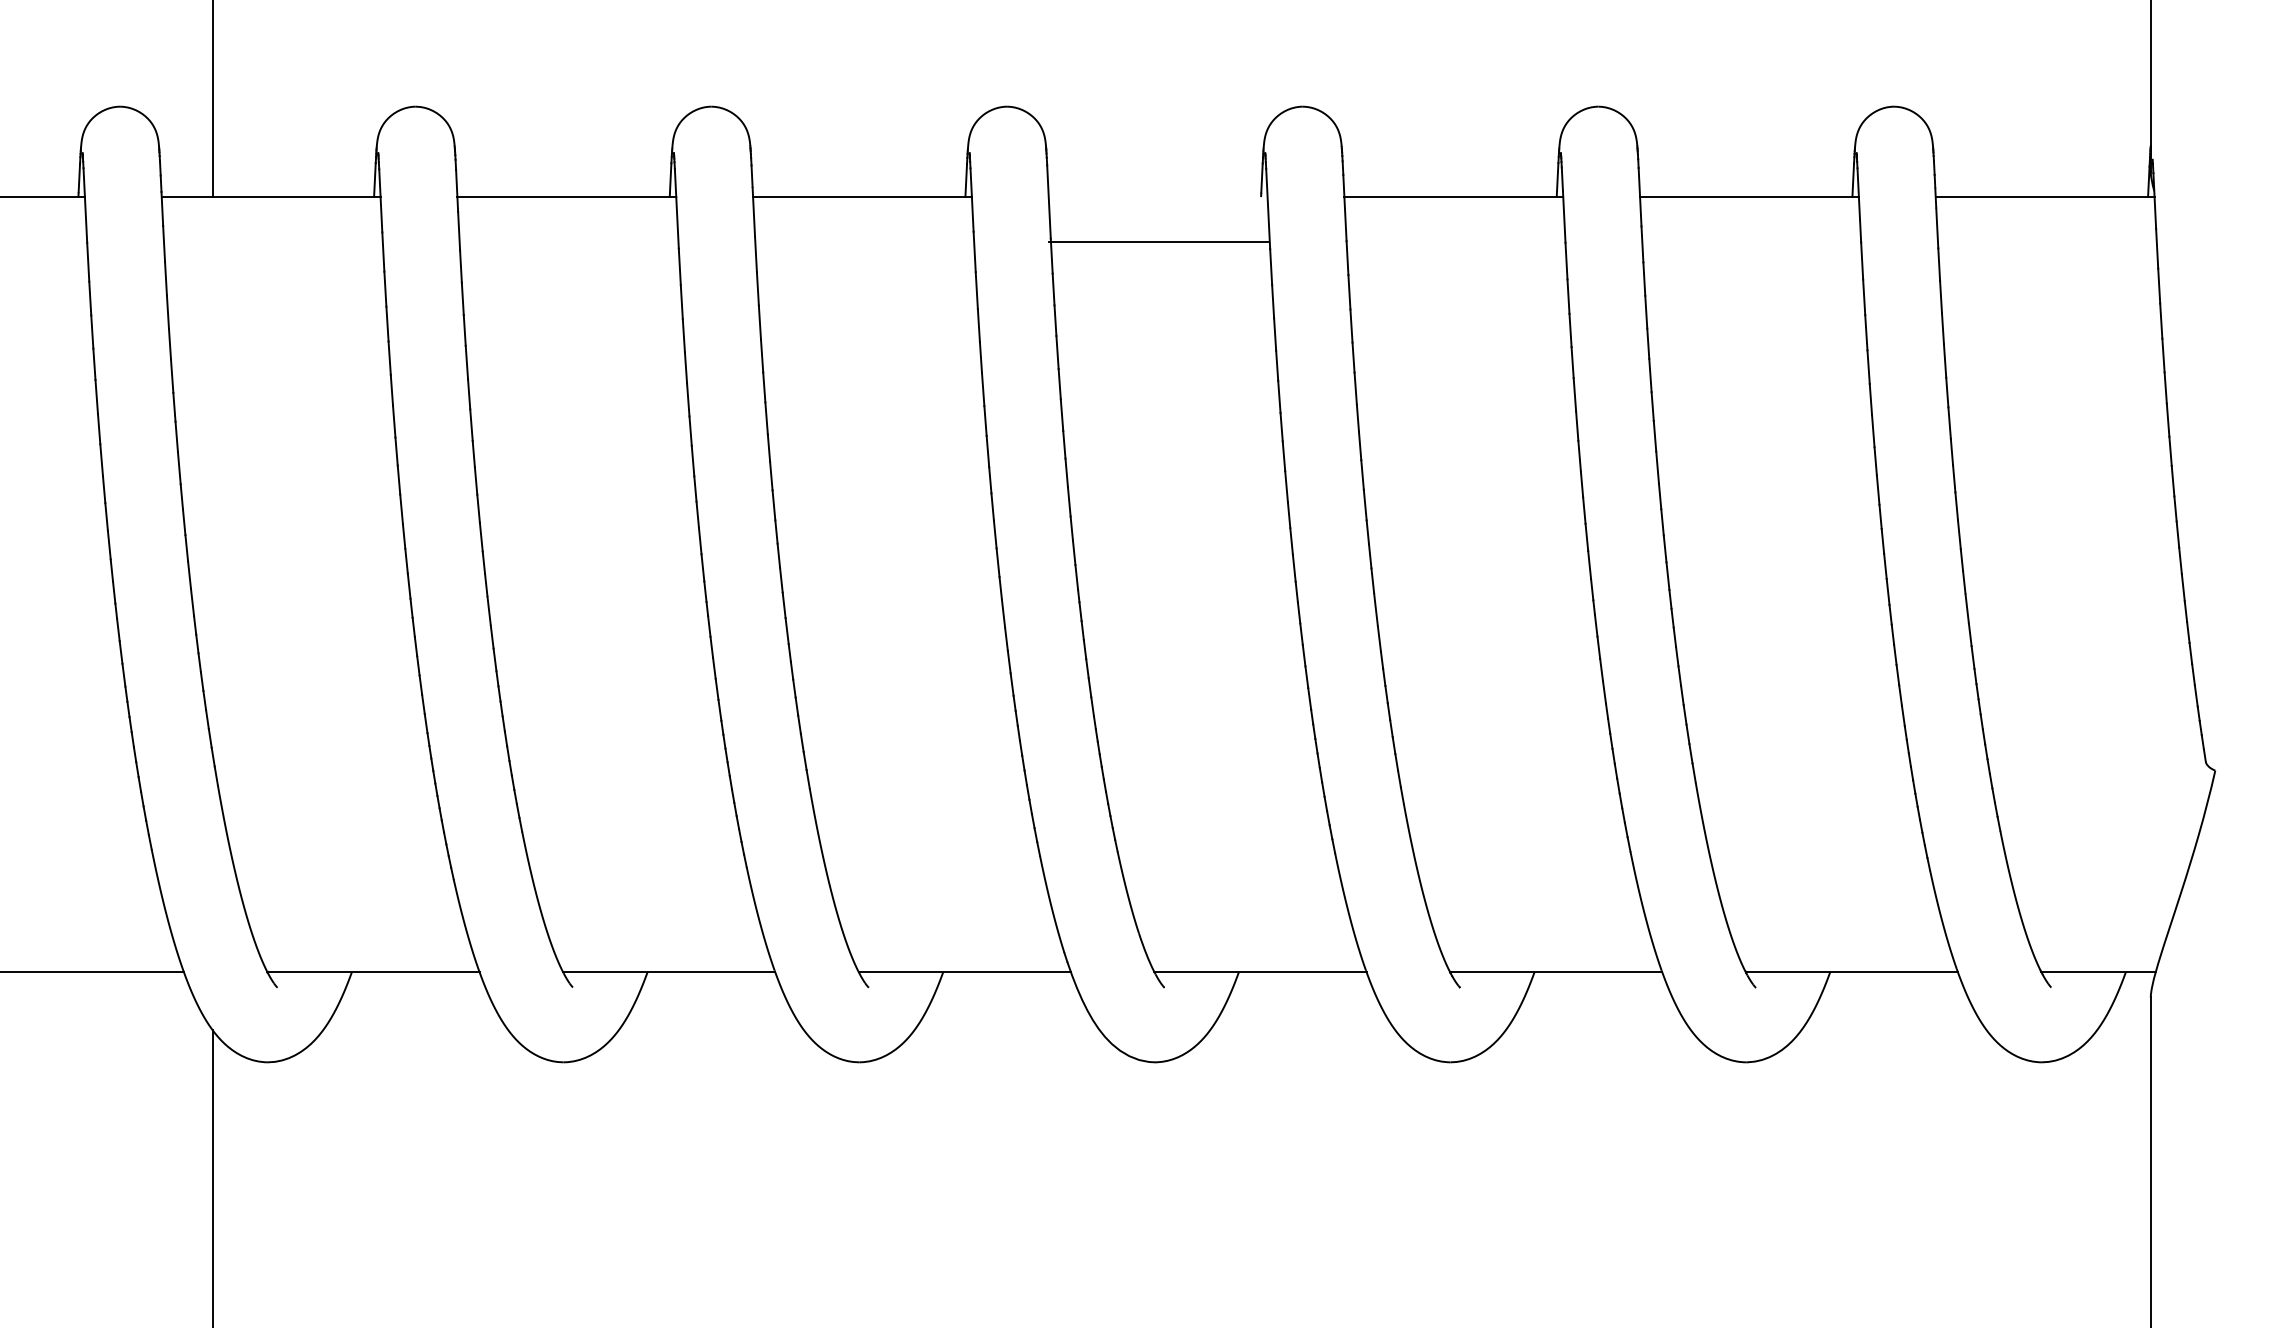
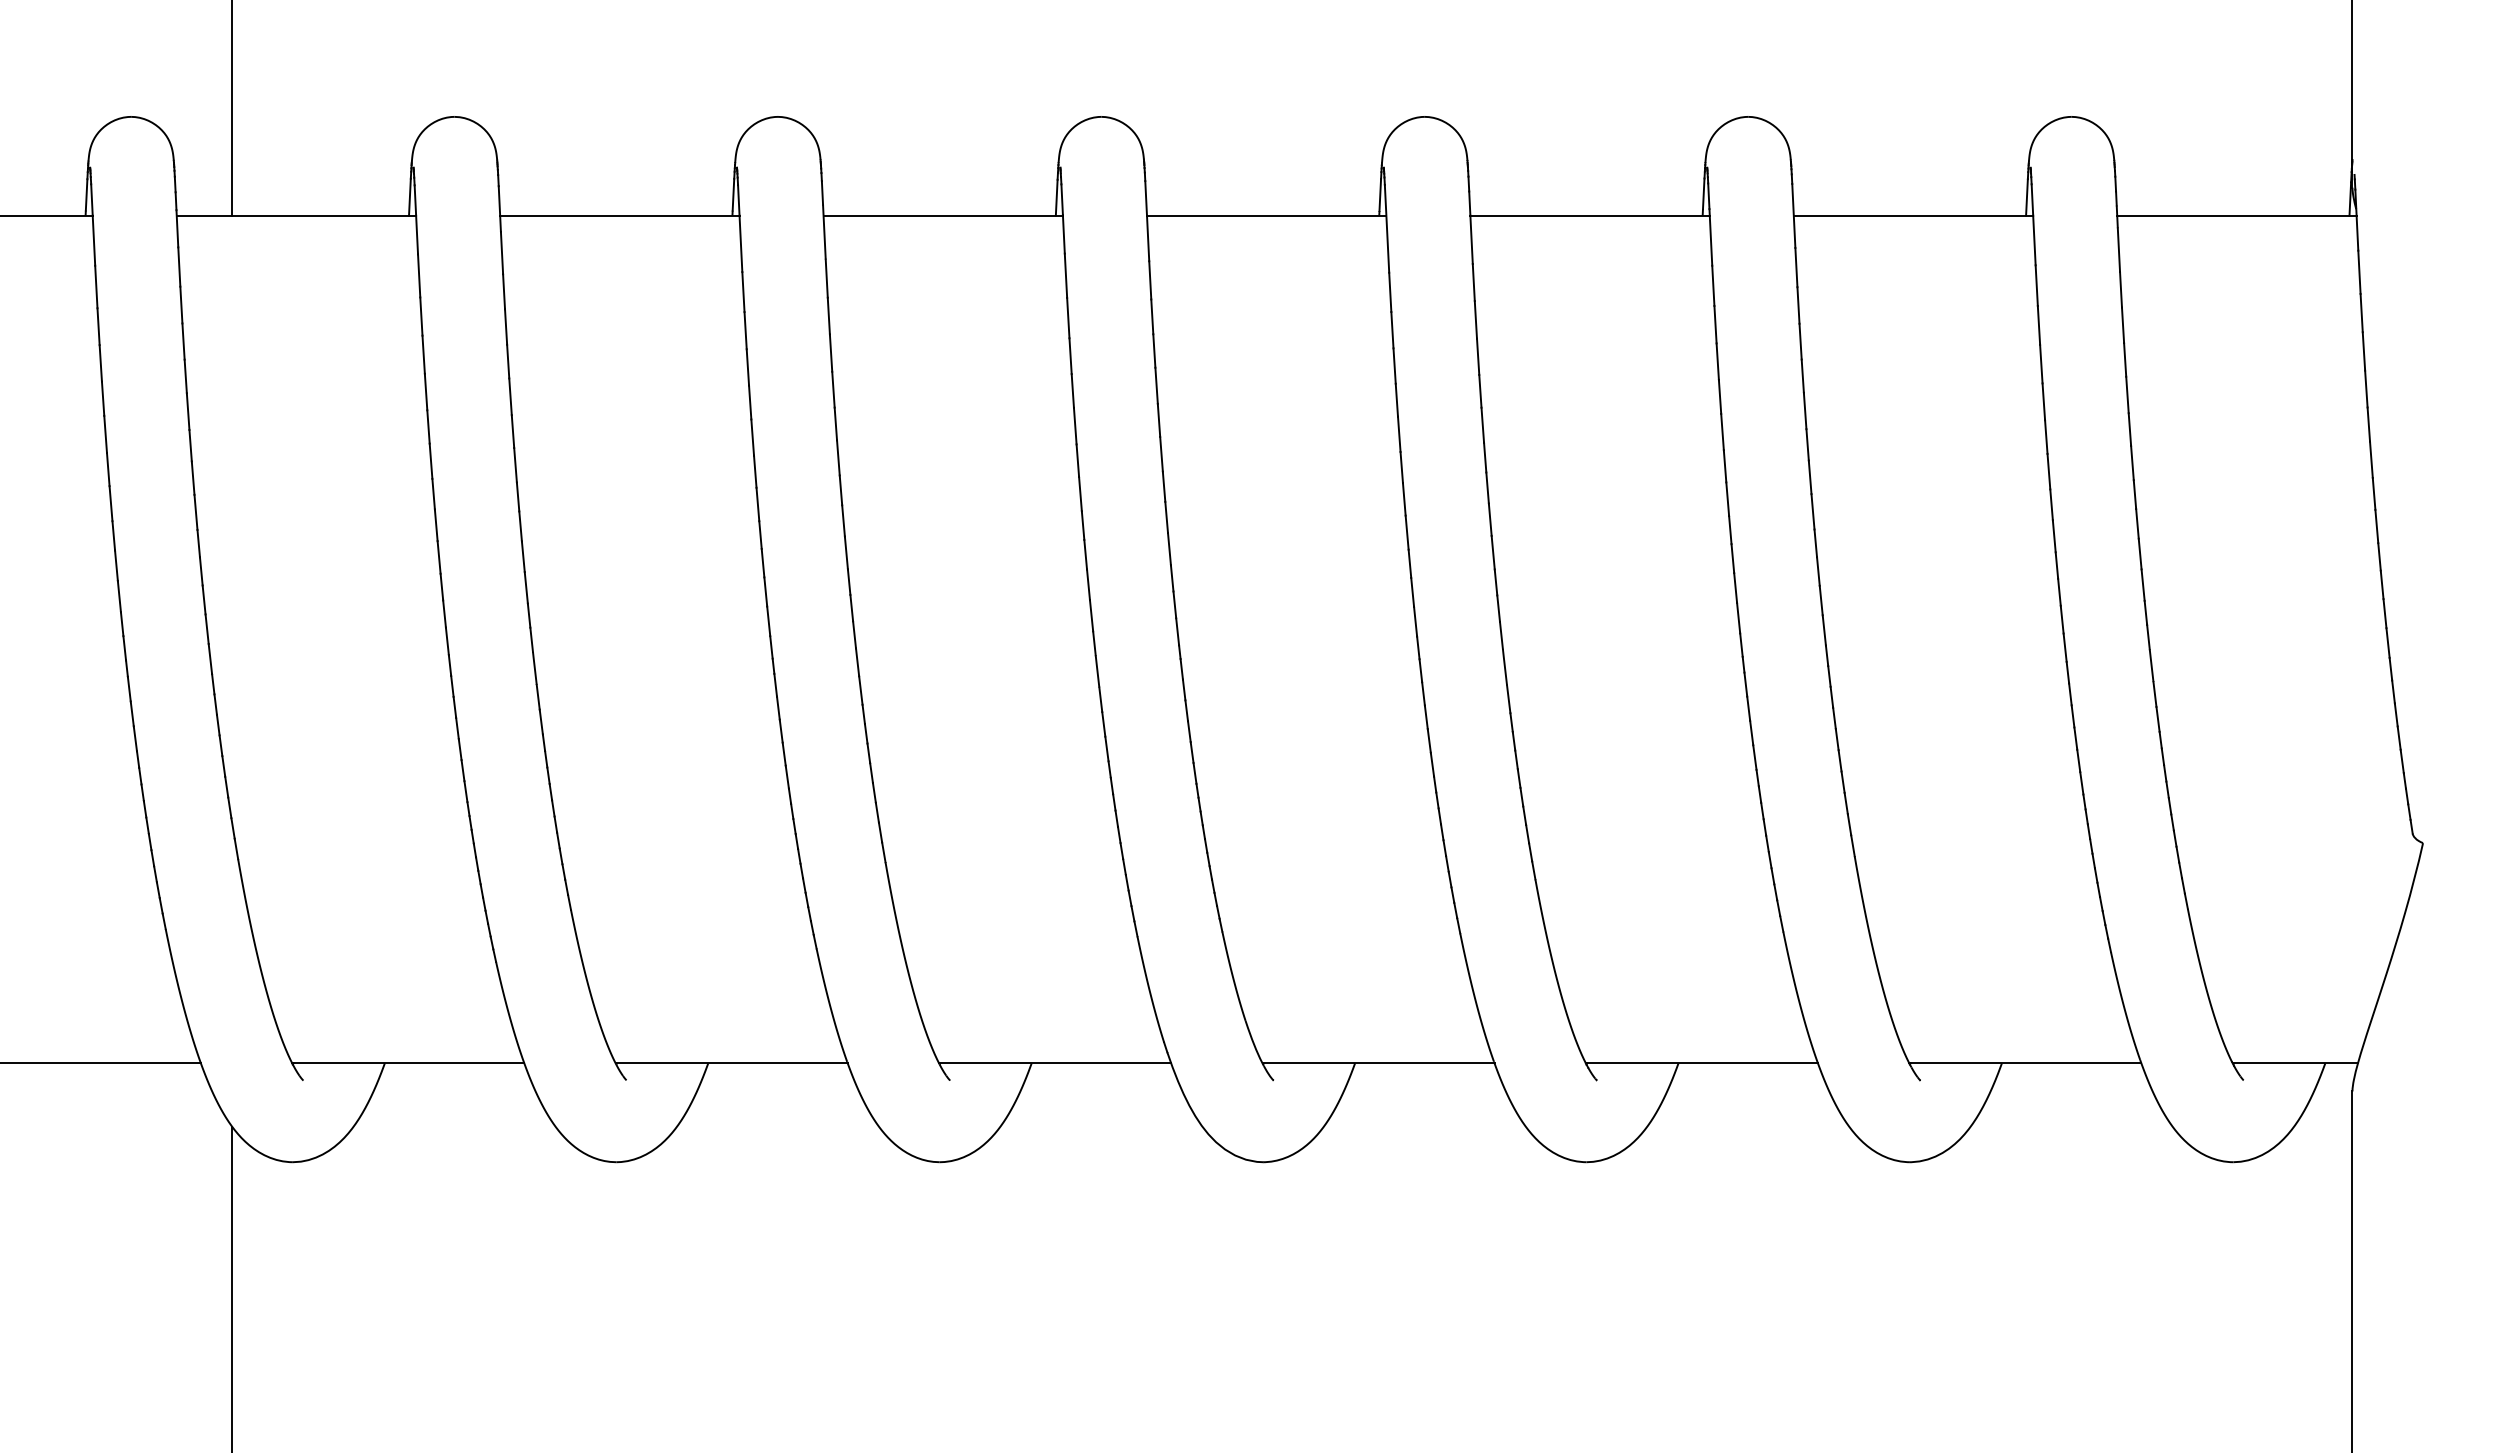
line: (1157, 241) -> (1266, 215), moved

